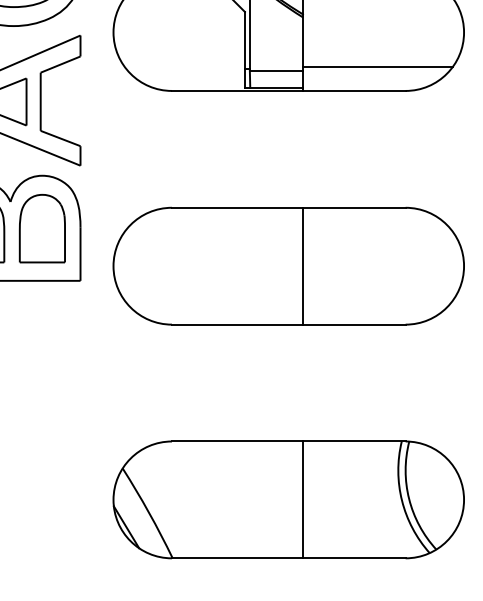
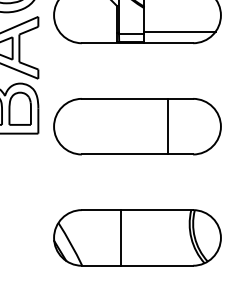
line: (303, 265) -> (168, 126), moved
line: (303, 498) -> (121, 237), moved

